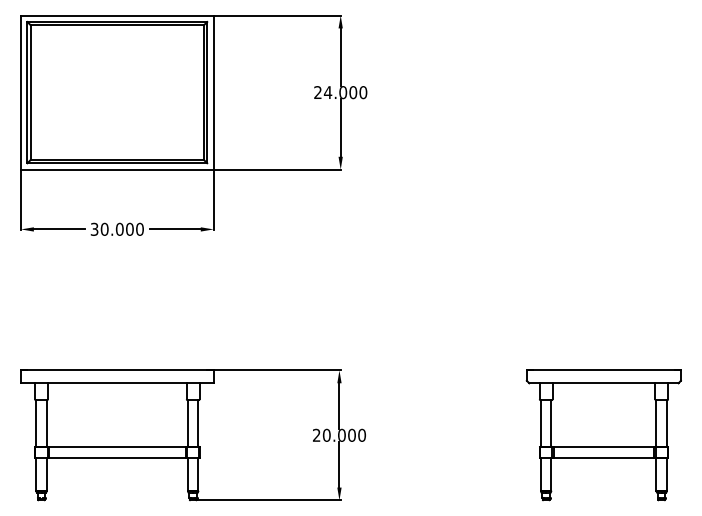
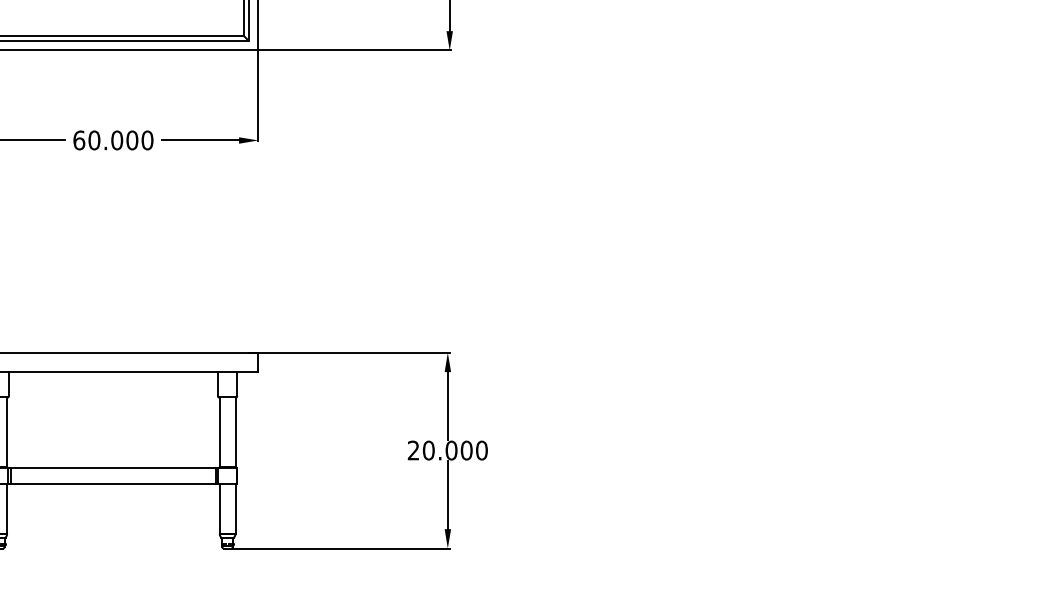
text: (94, 228) -> (79, 139), 30.000 -> 60.000
part: (603, 435) -> (845, 450), removed

